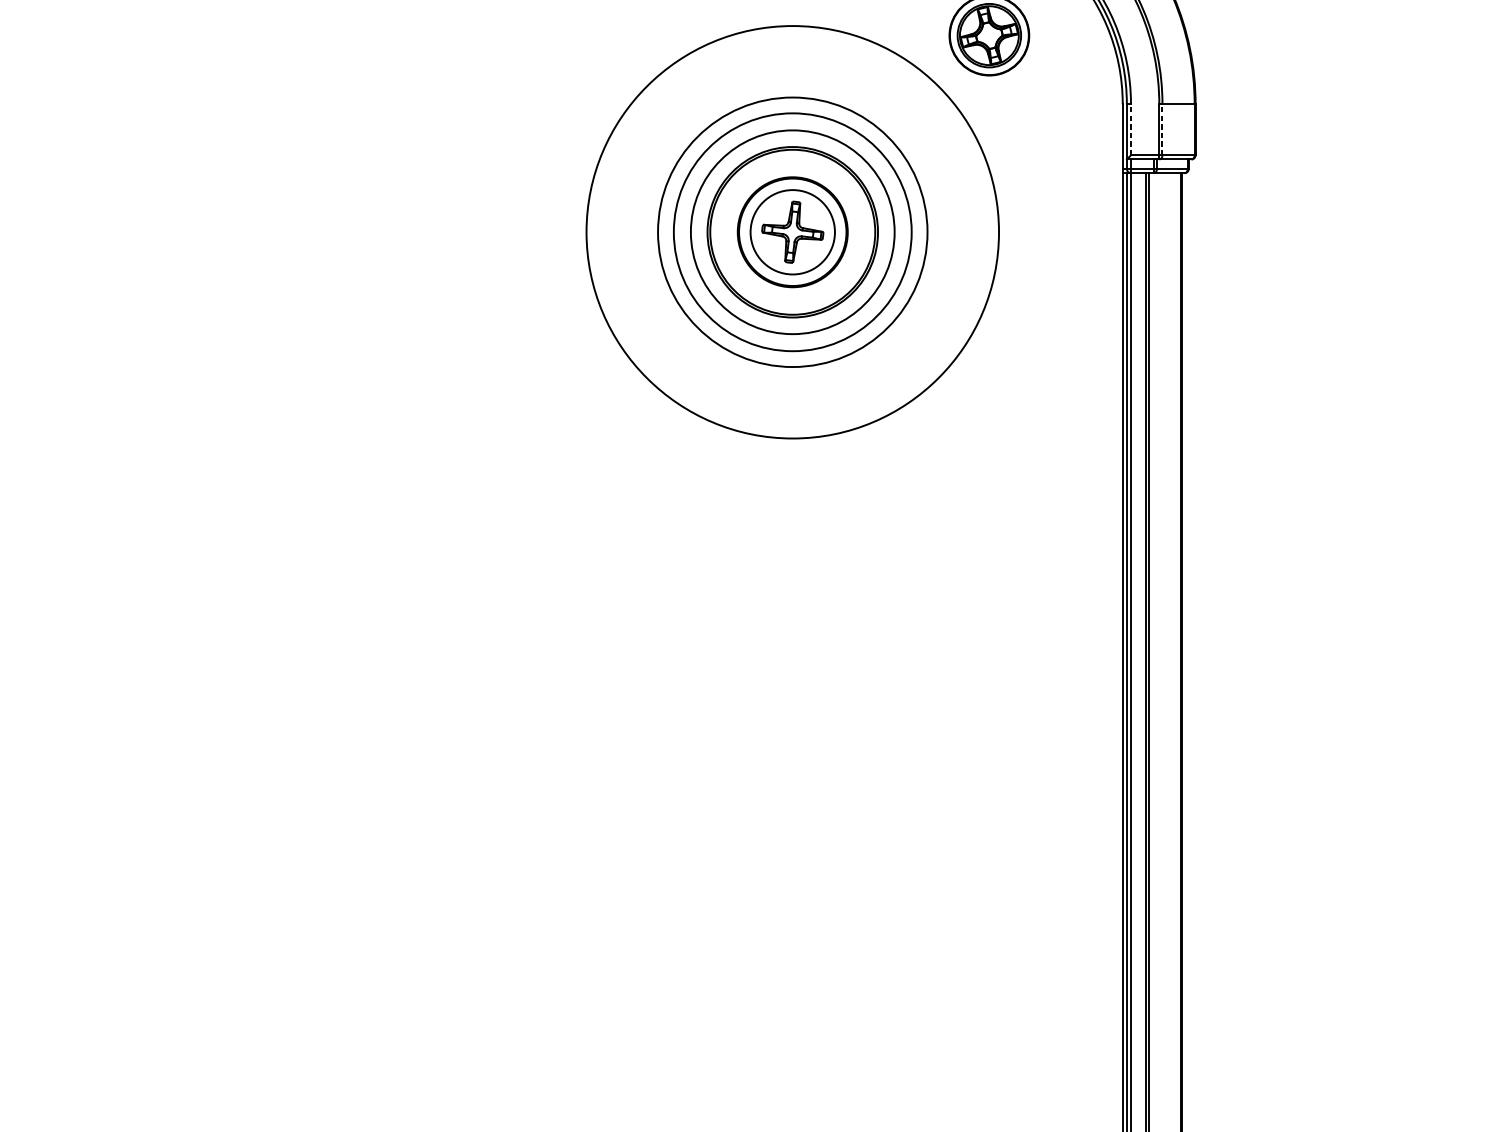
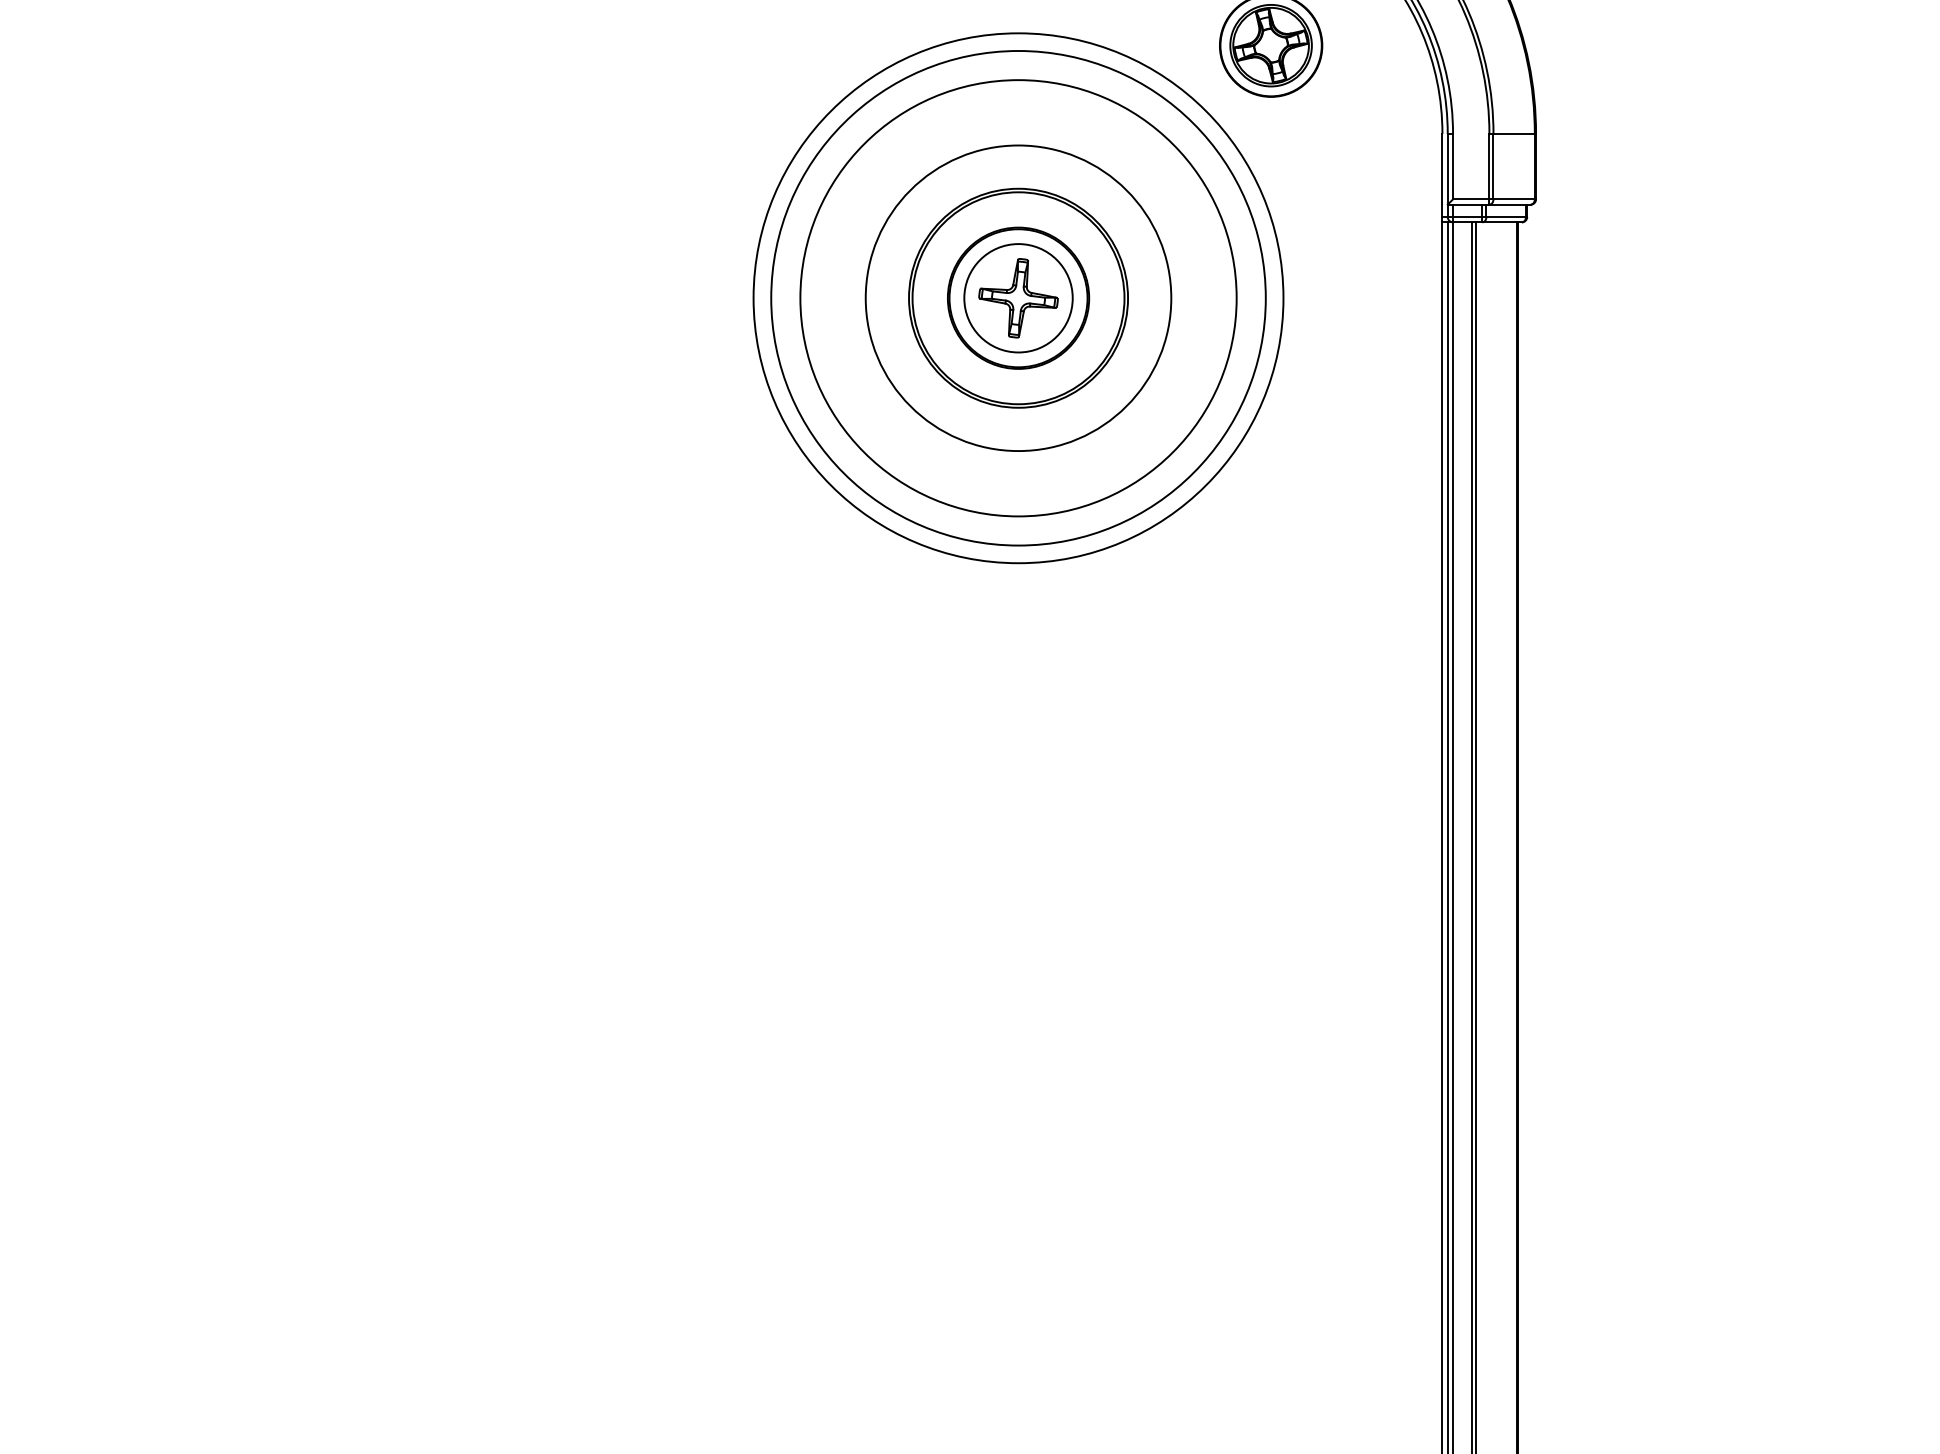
line: (1131, 129) -> (1453, 166), dashed -> solid
line: (1162, 129) -> (1493, 166), dashed -> solid
circle: (792, 232) -> (1018, 298), size x1.43
circle: (792, 232) -> (1018, 298), size x1.67

